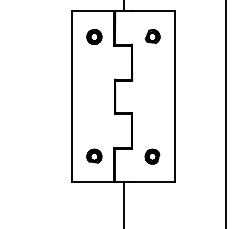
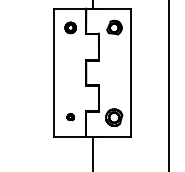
part: (152, 36) -> (114, 27), size x1.4
part: (94, 155) -> (70, 116), size x0.6
part: (152, 156) -> (114, 117), size x1.6

